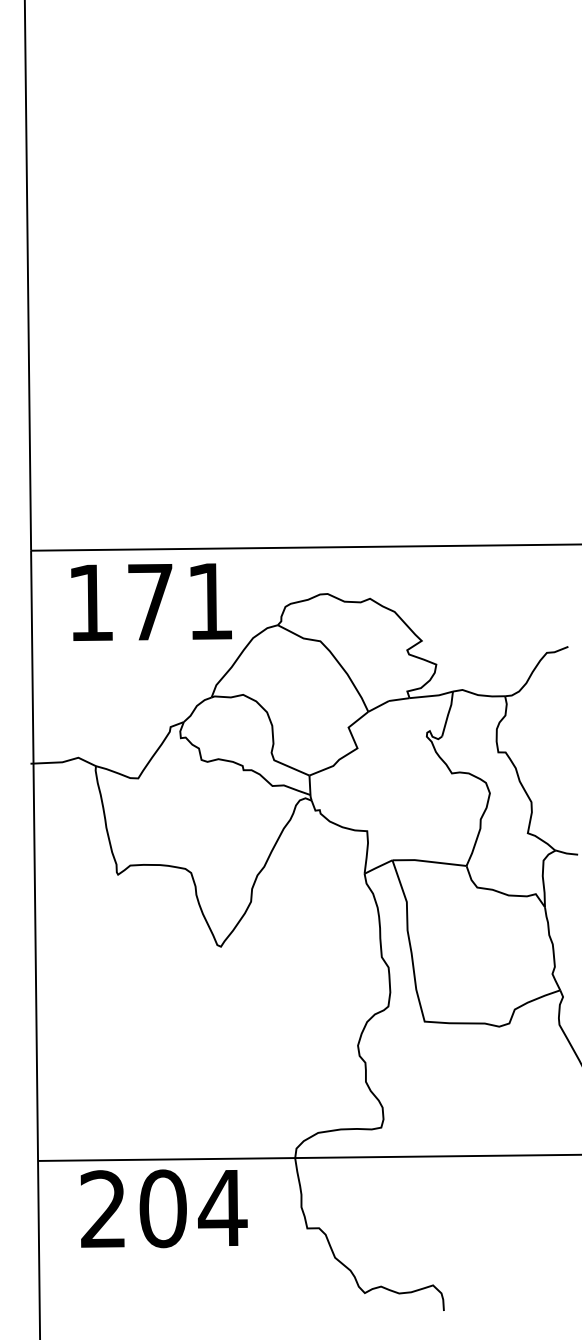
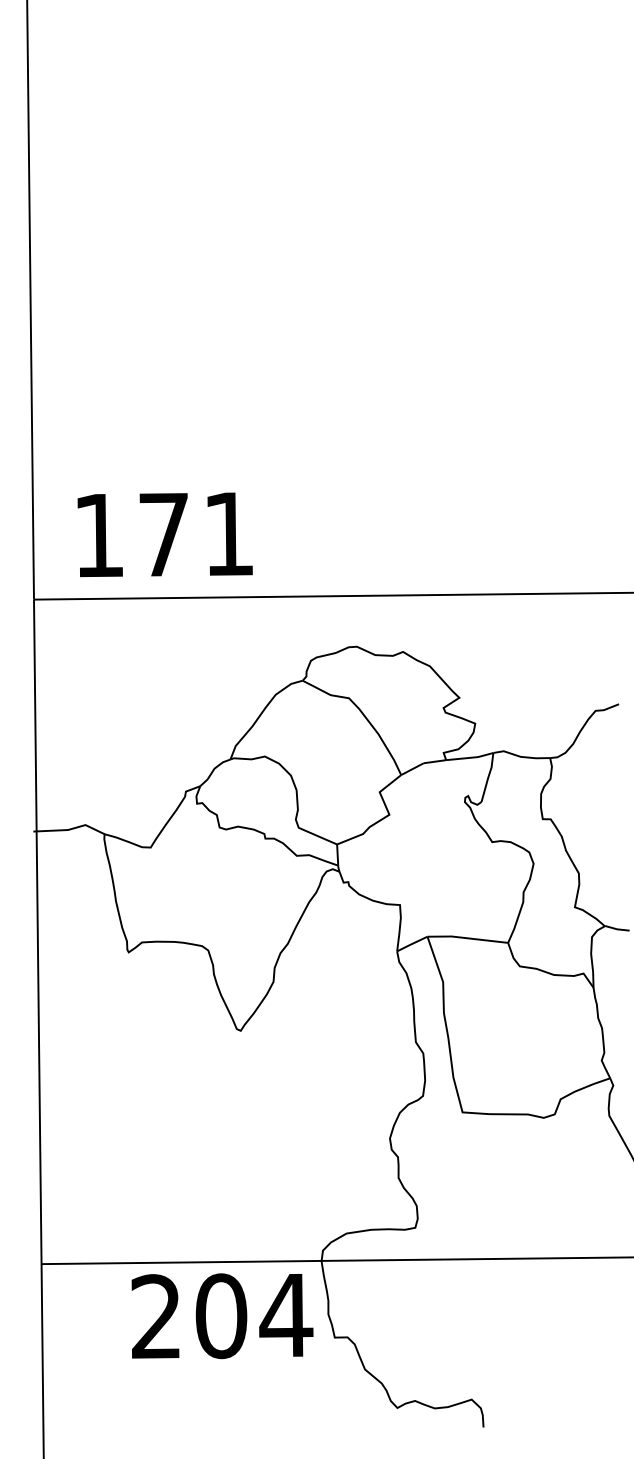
text: (151, 601) -> (165, 534), moved
text: (163, 1208) -> (221, 1315), moved

